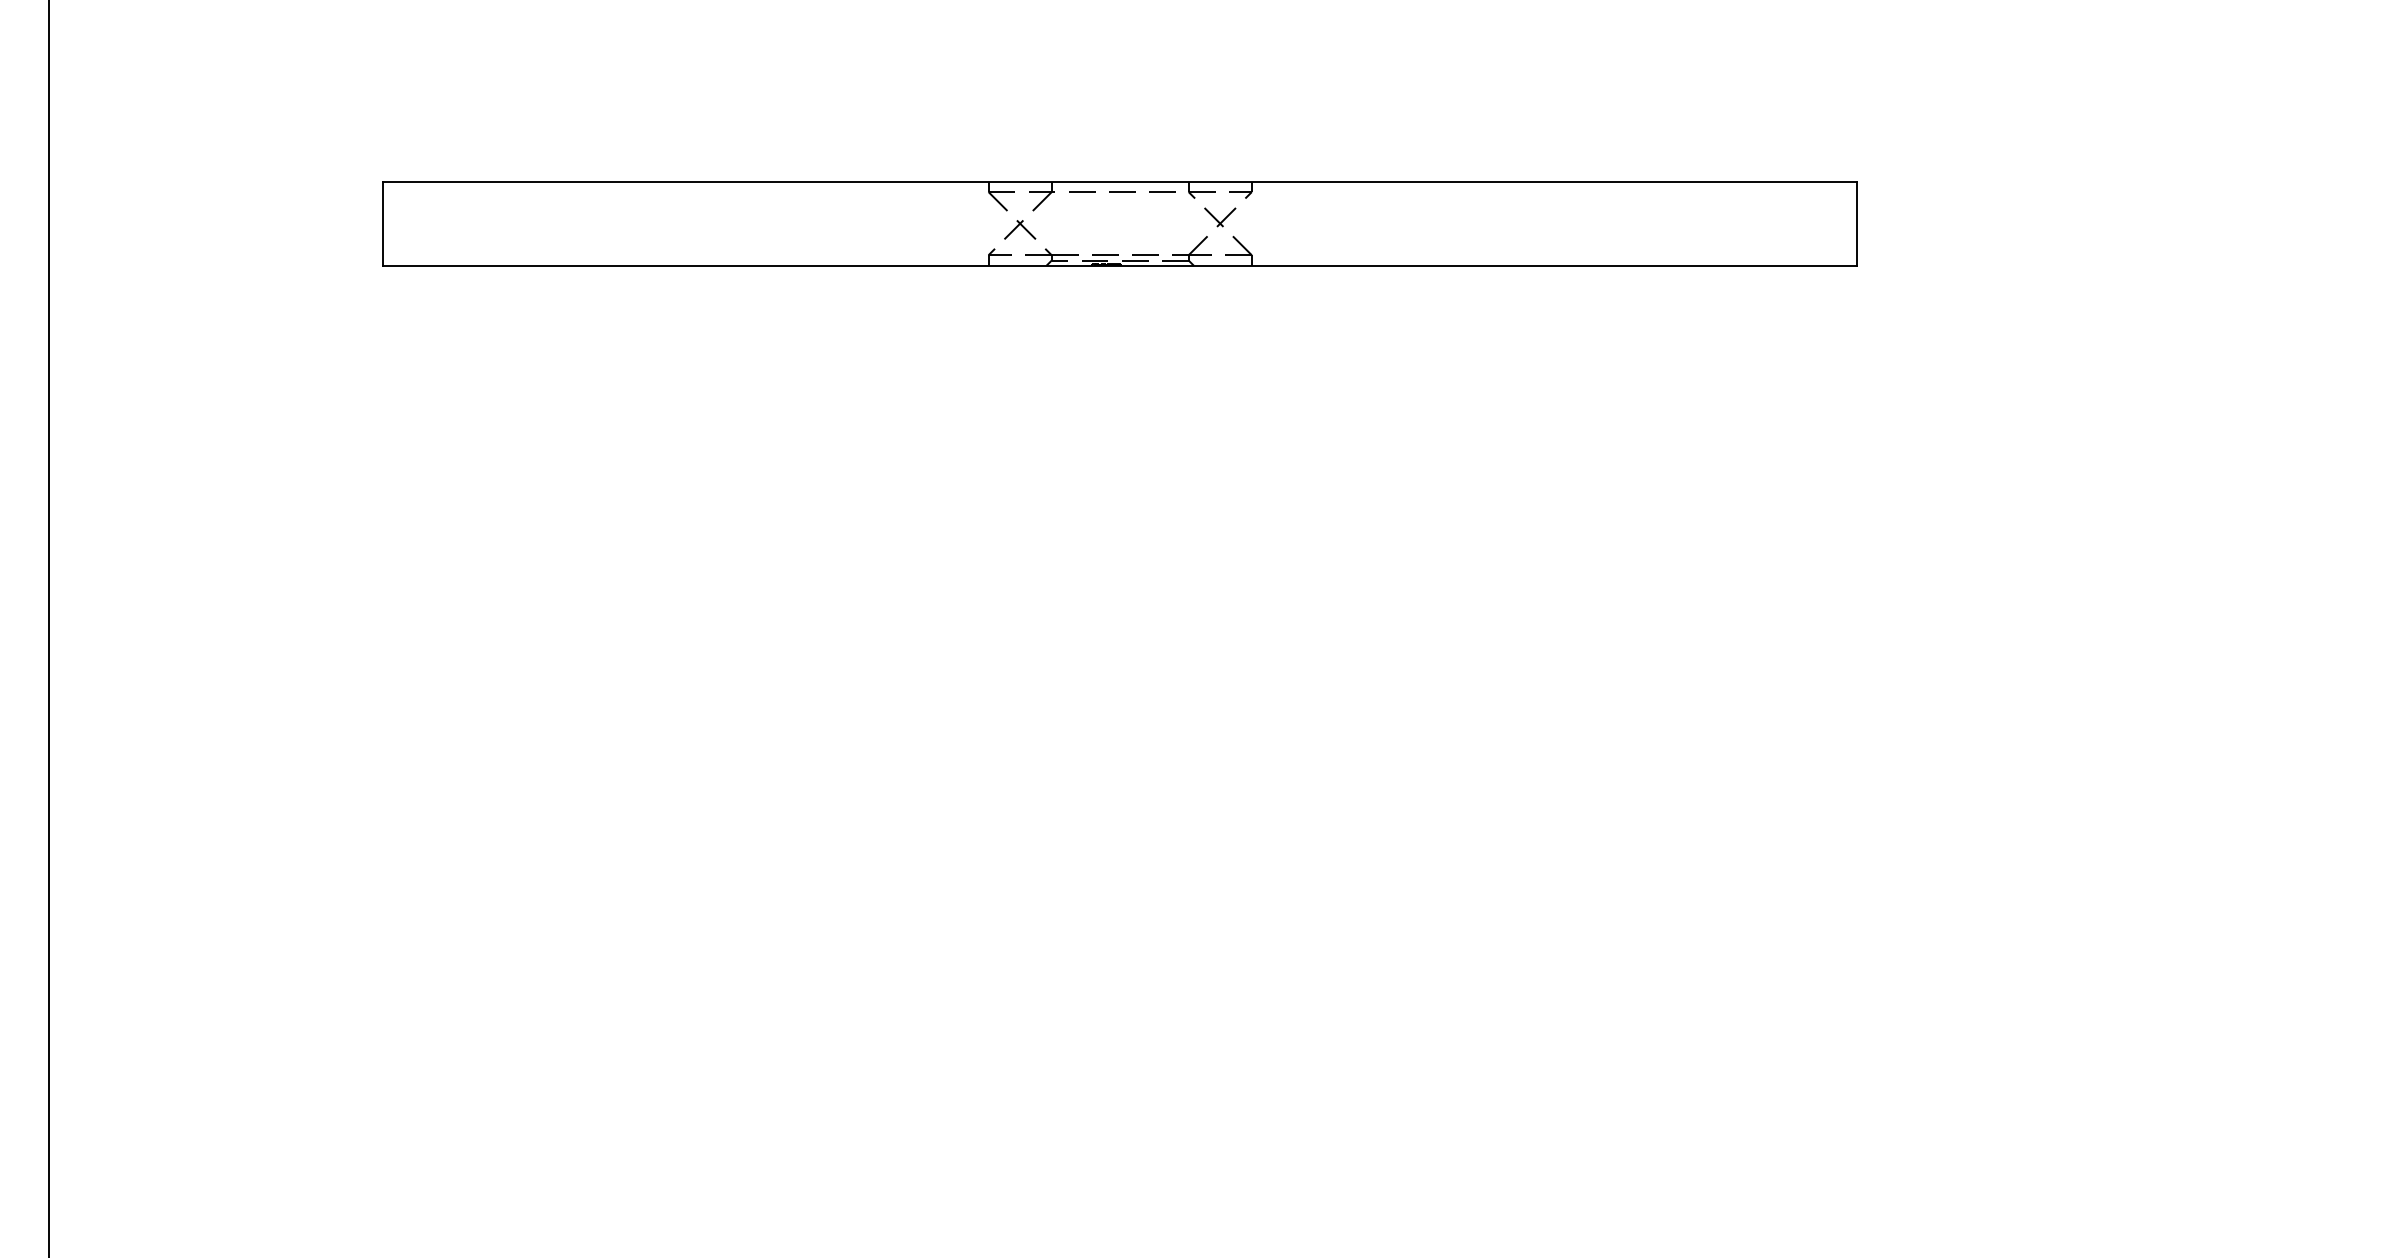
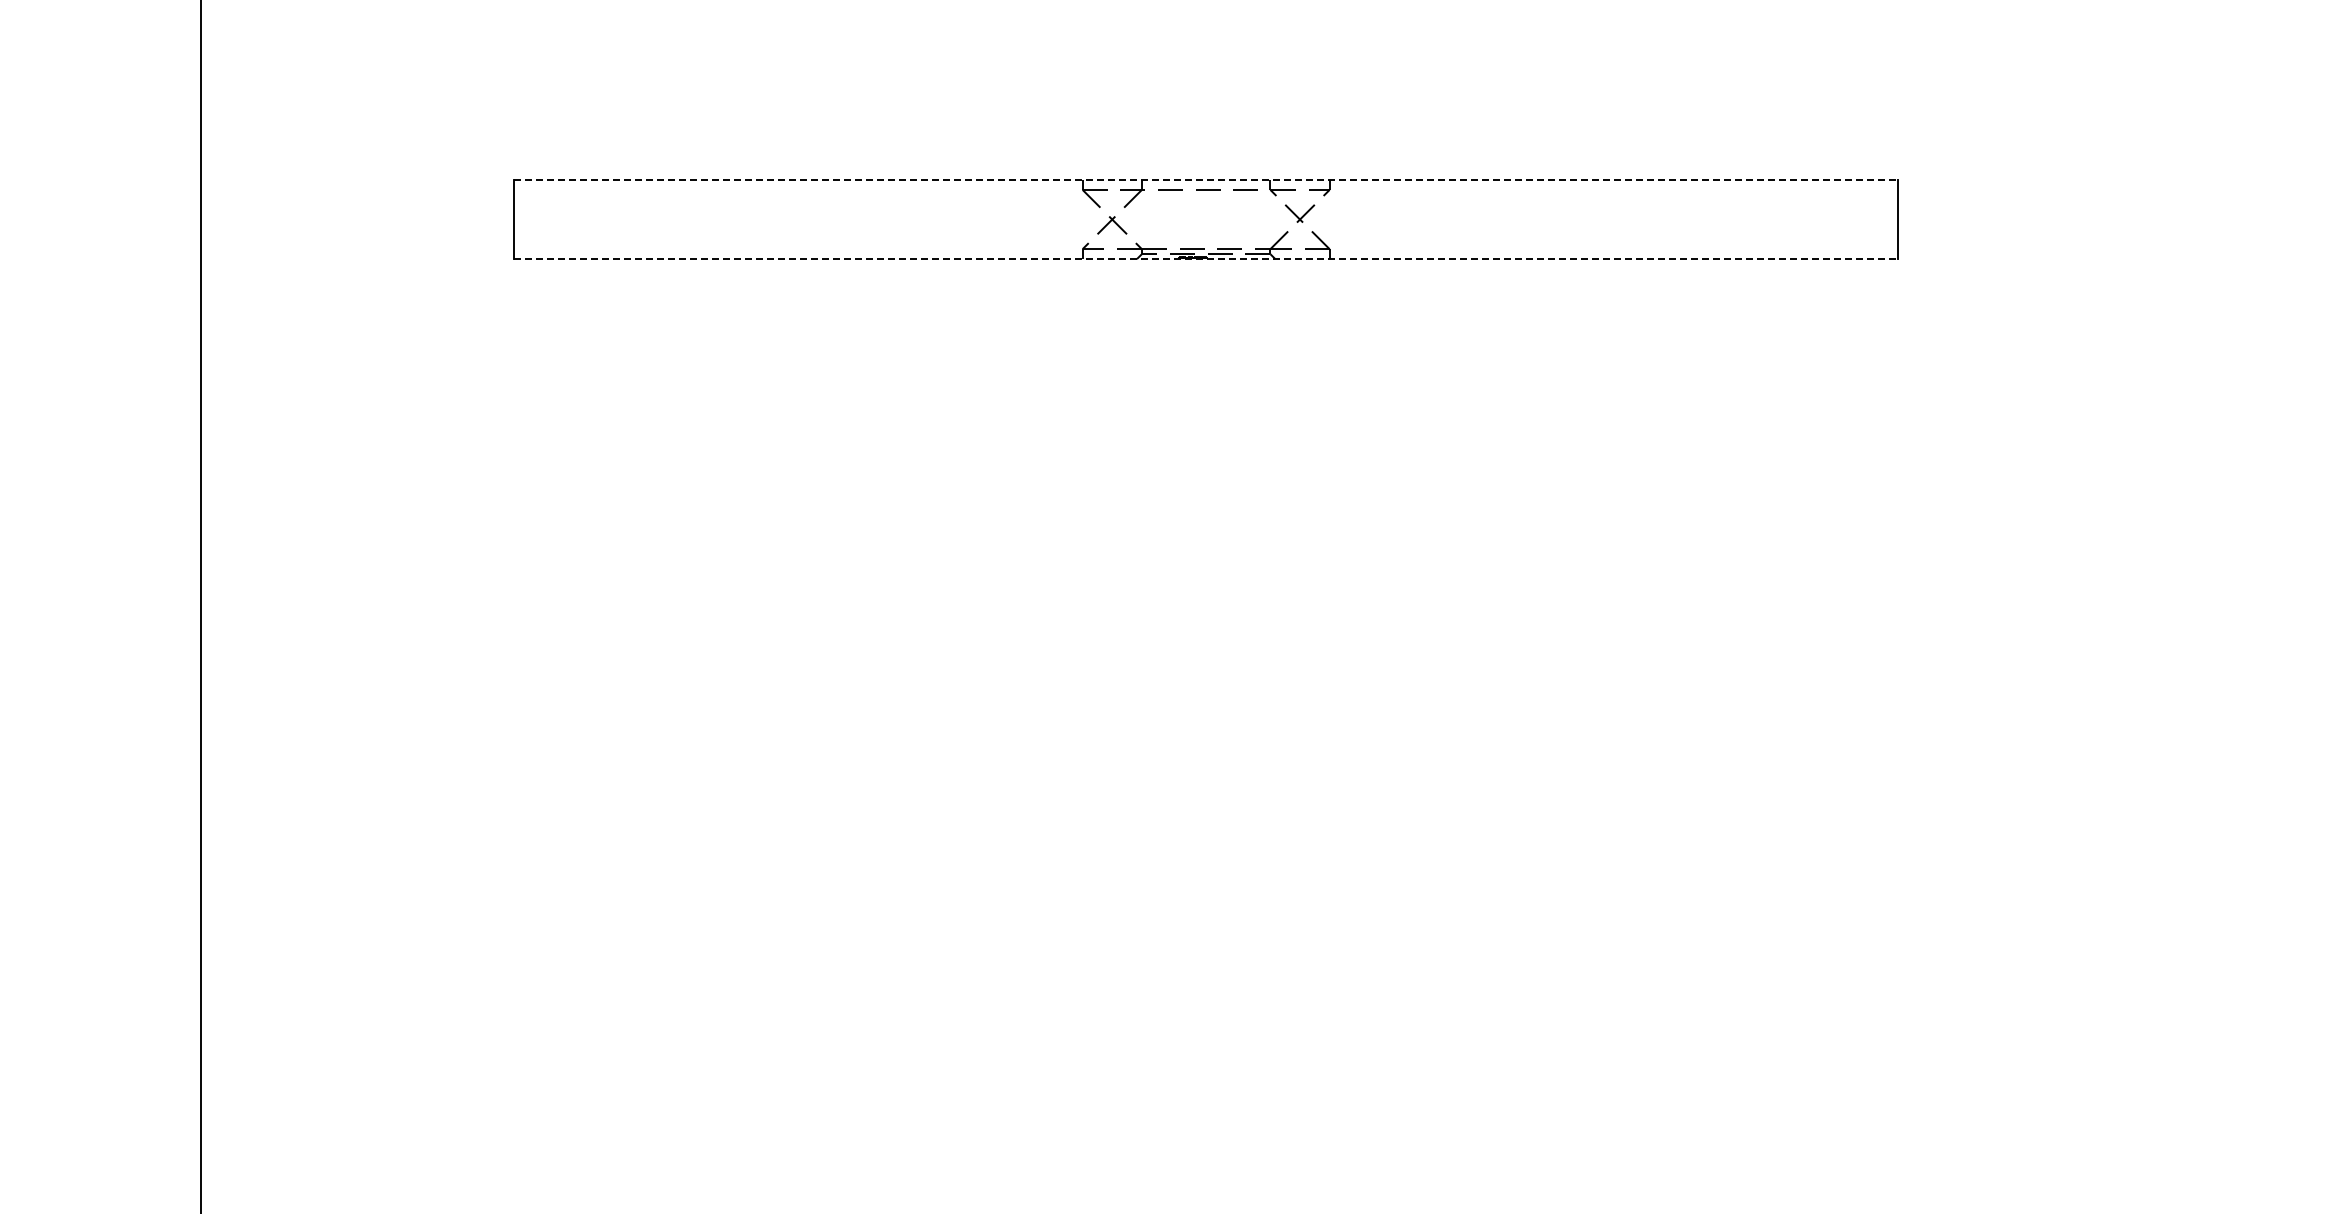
line: (1120, 182) -> (1206, 180), solid -> dashed
line: (1120, 266) -> (1206, 259), solid -> dashed

